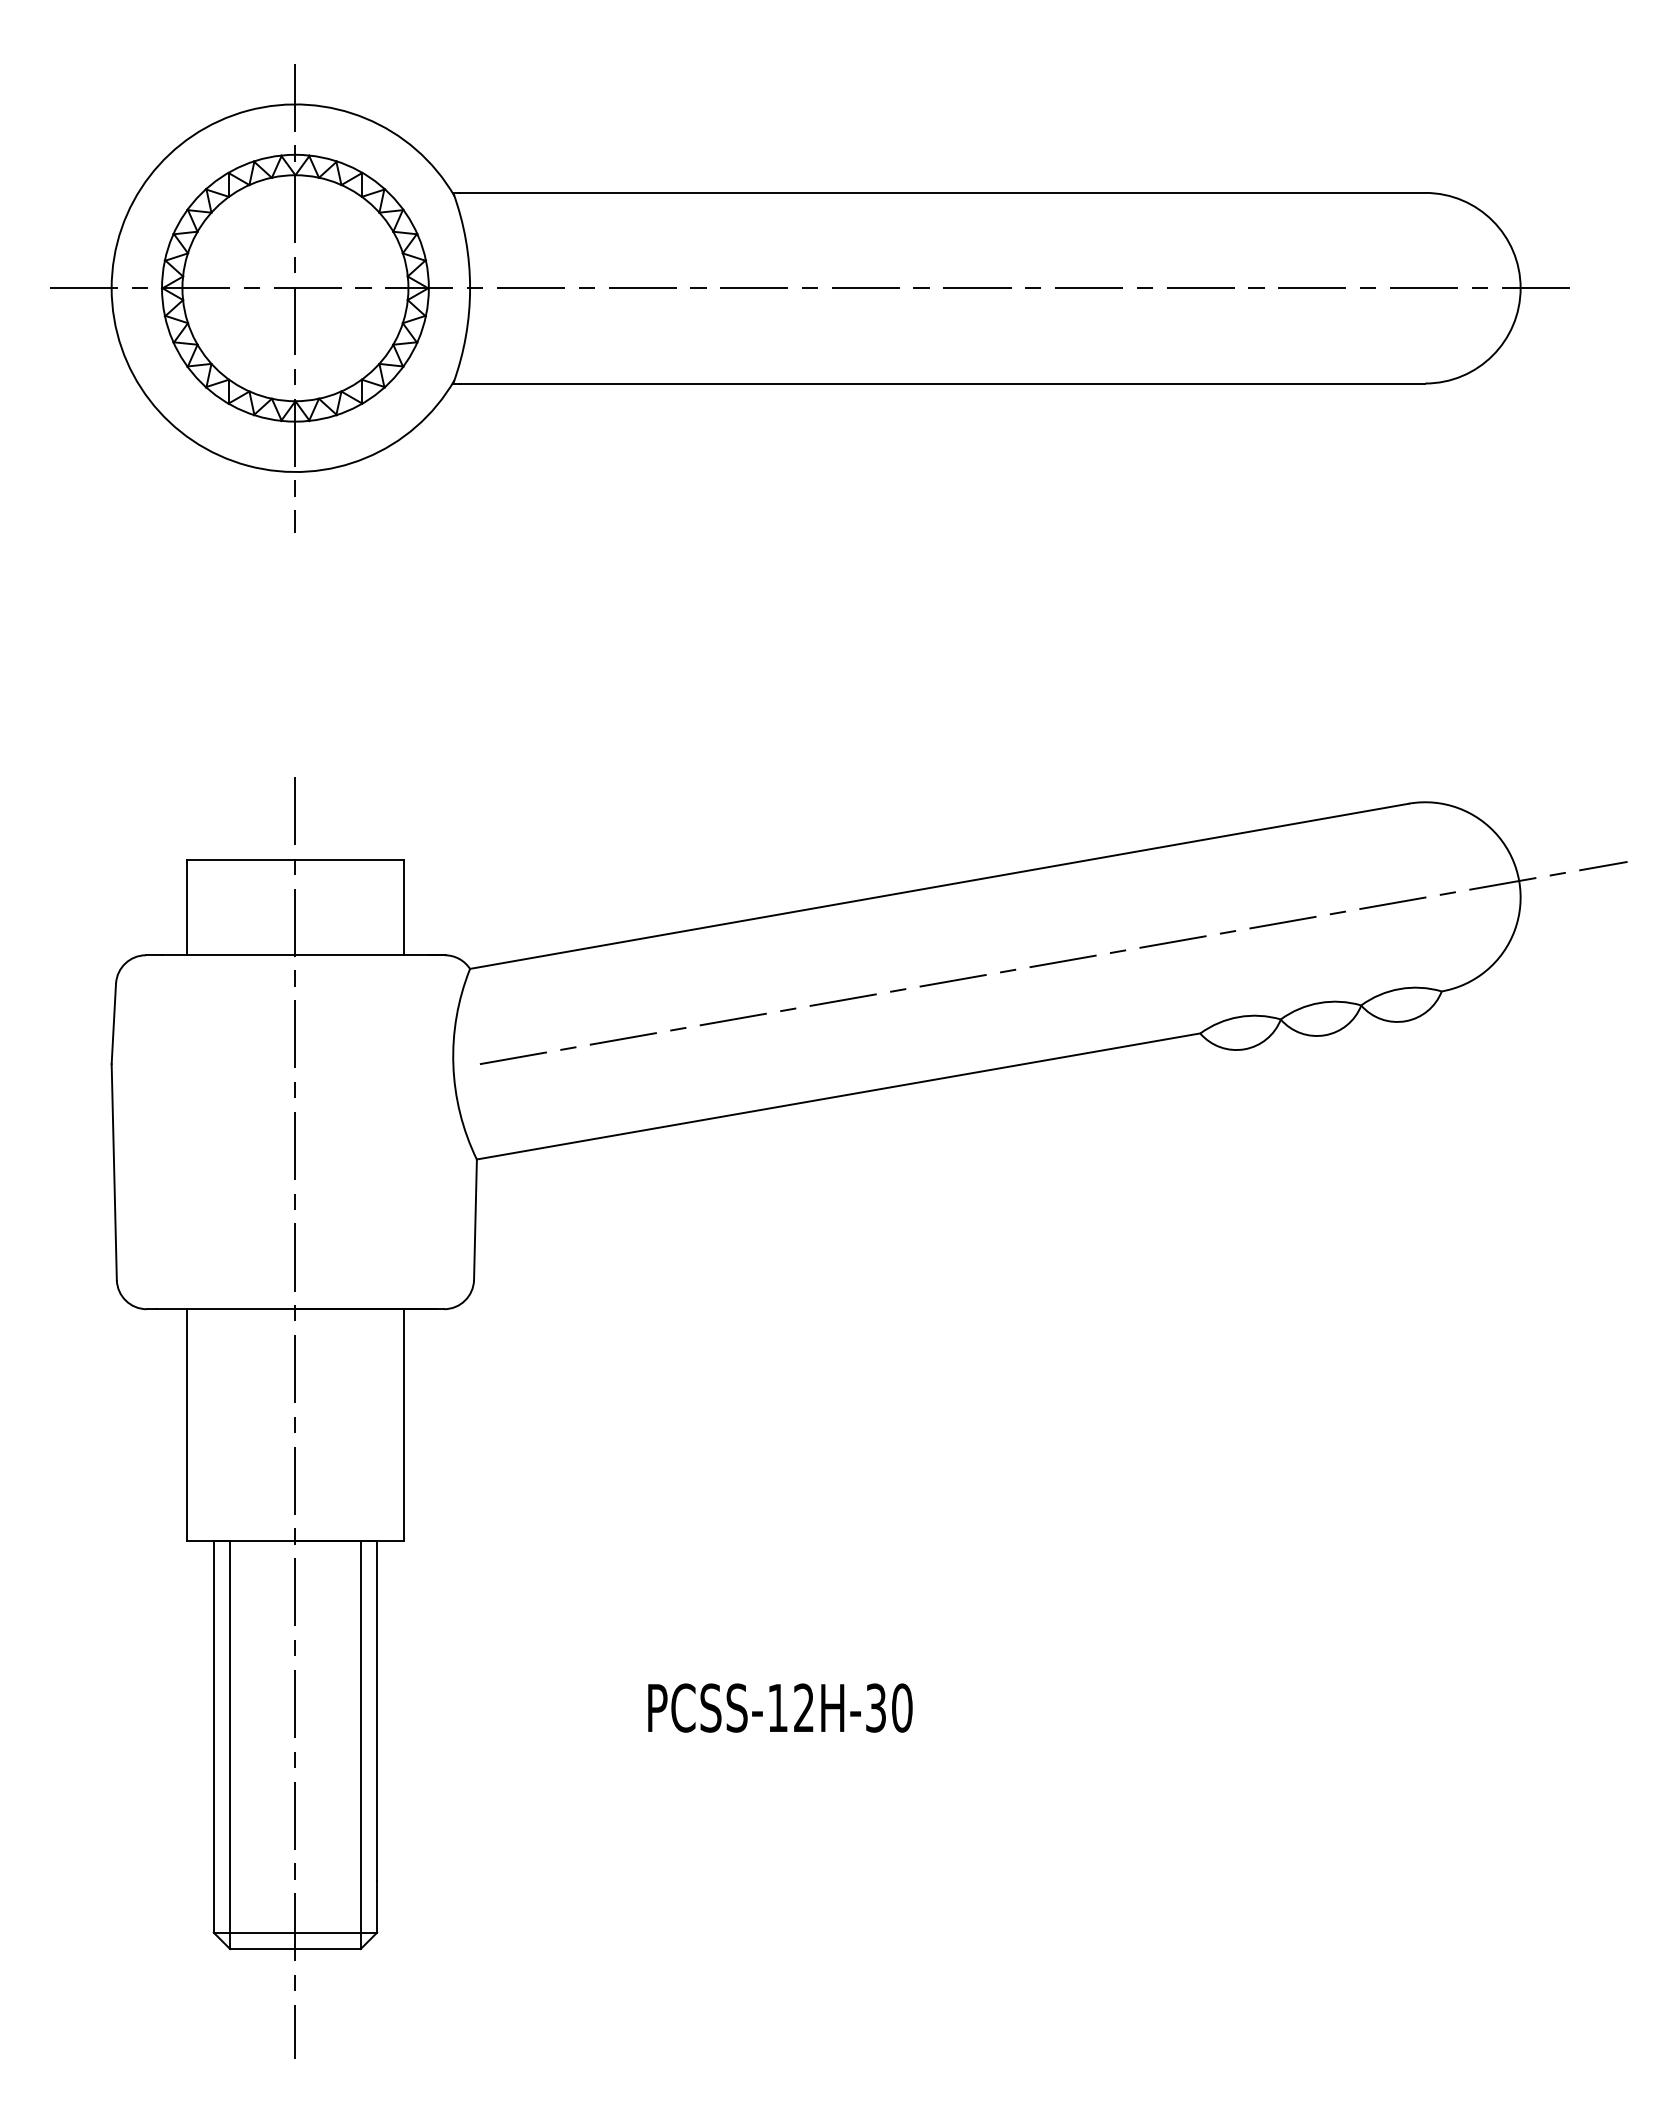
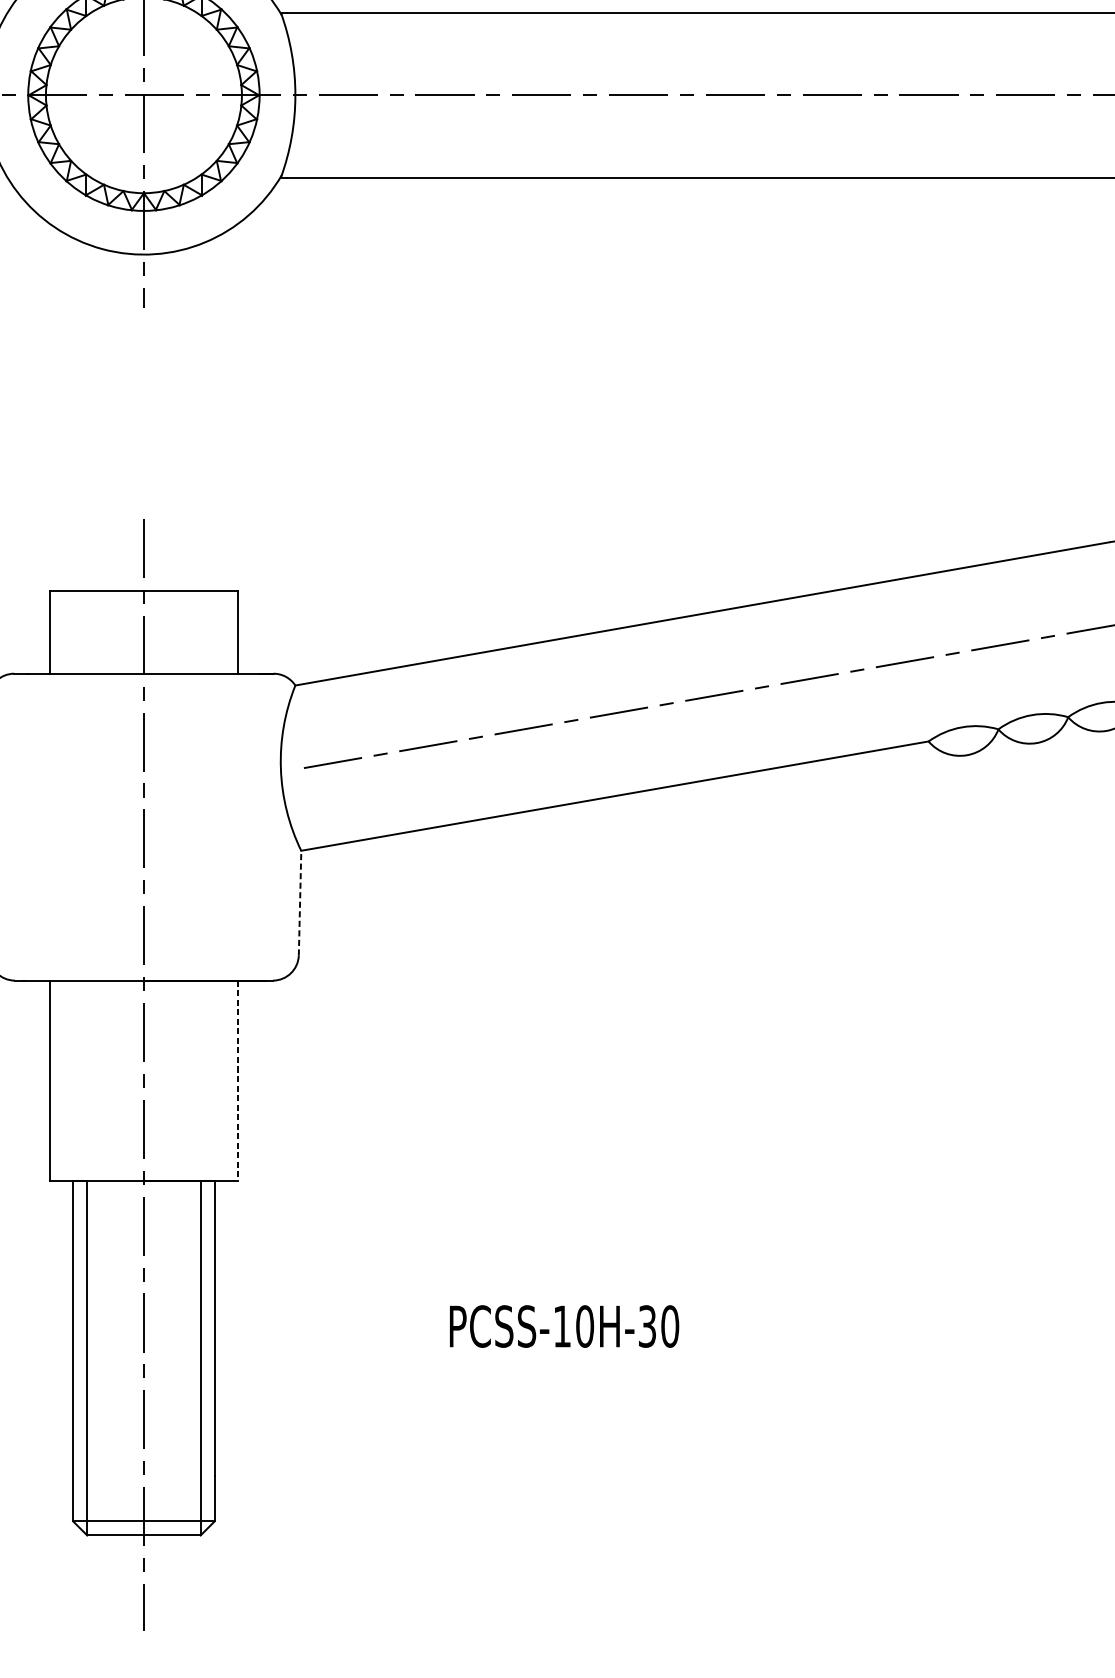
line: (475, 1219) -> (300, 902), solid -> dashed
line: (404, 1424) -> (238, 1080), solid -> dashed
text: (803, 1707) -> (584, 1326), PCSS-12H-30 -> PCSS-10H-30

